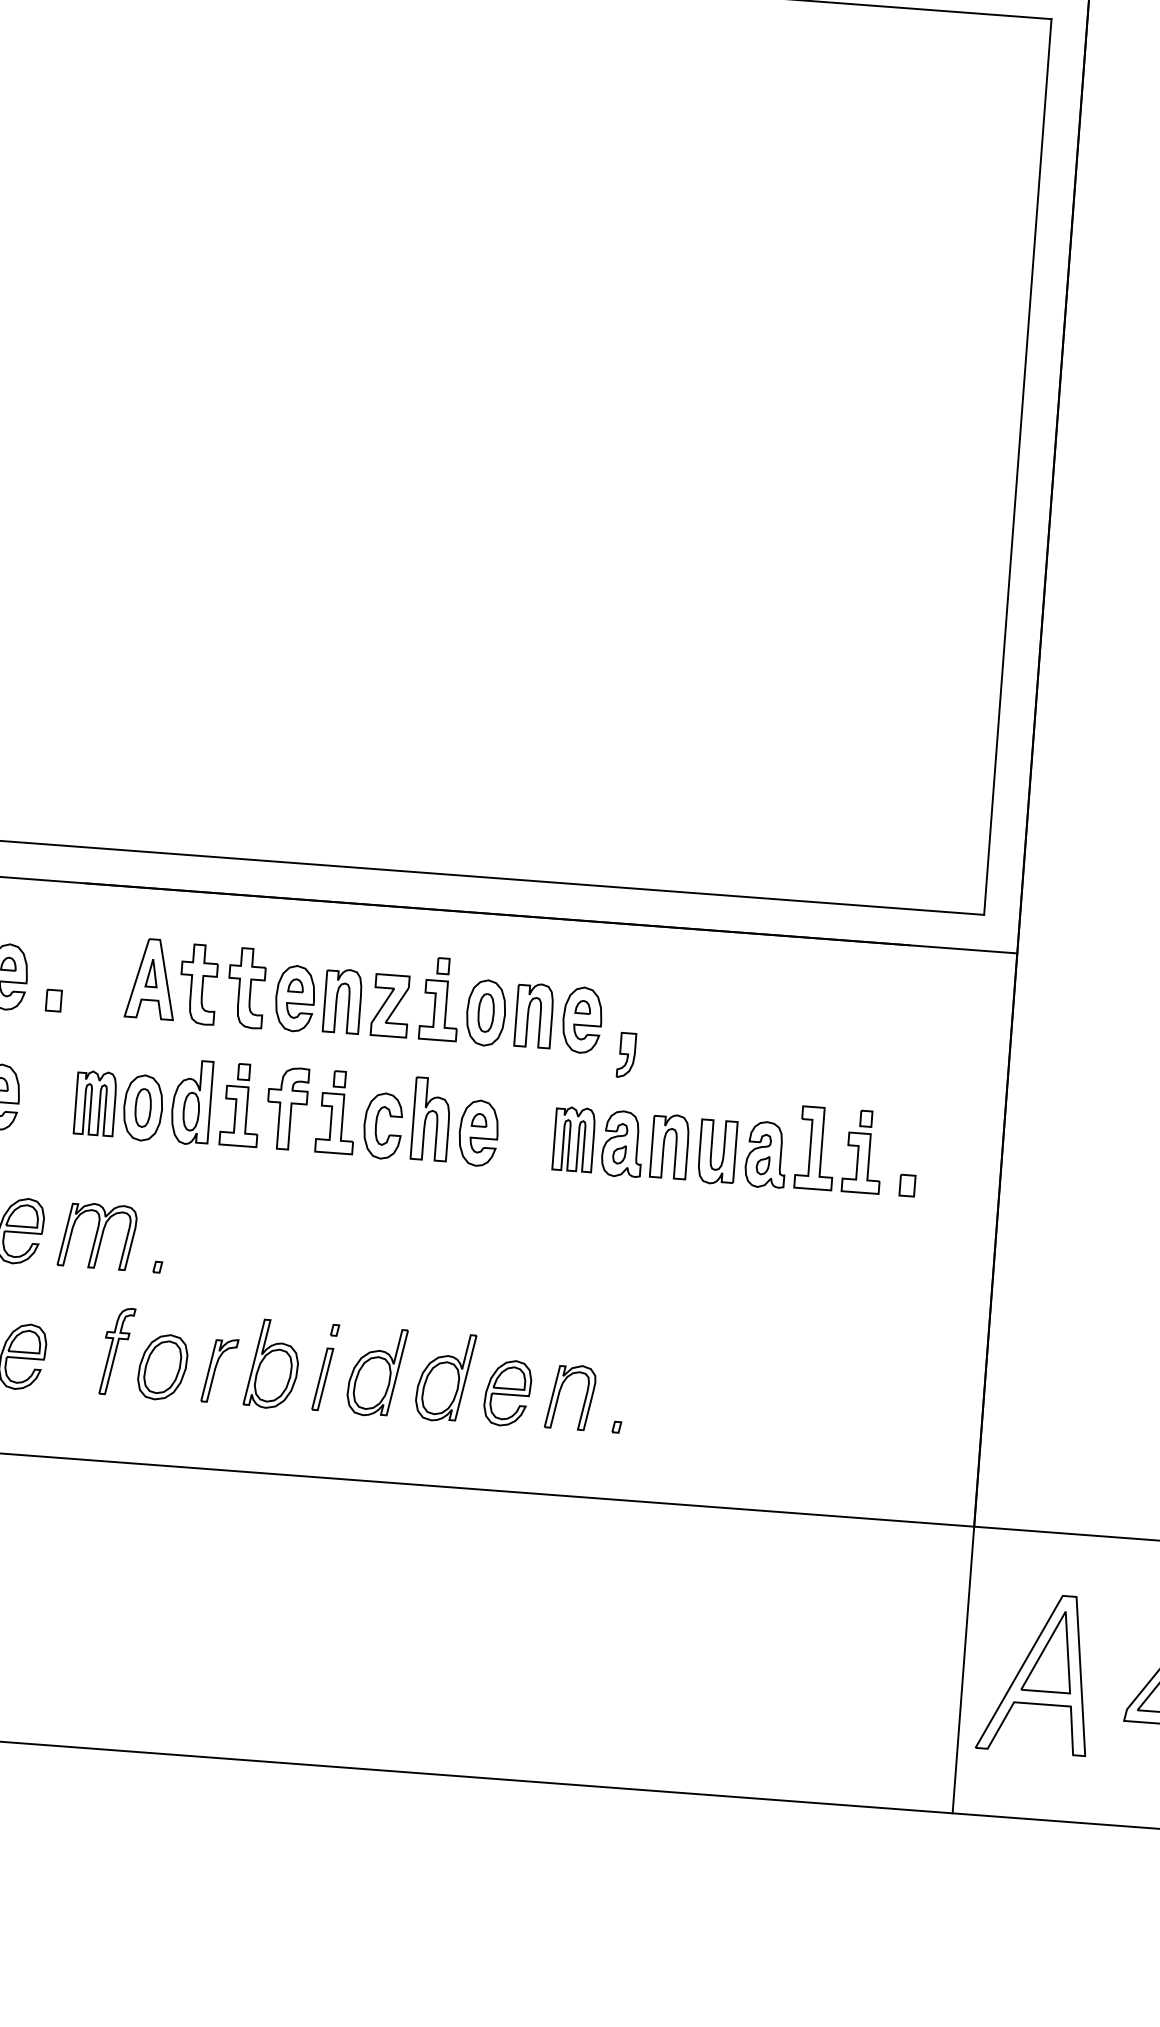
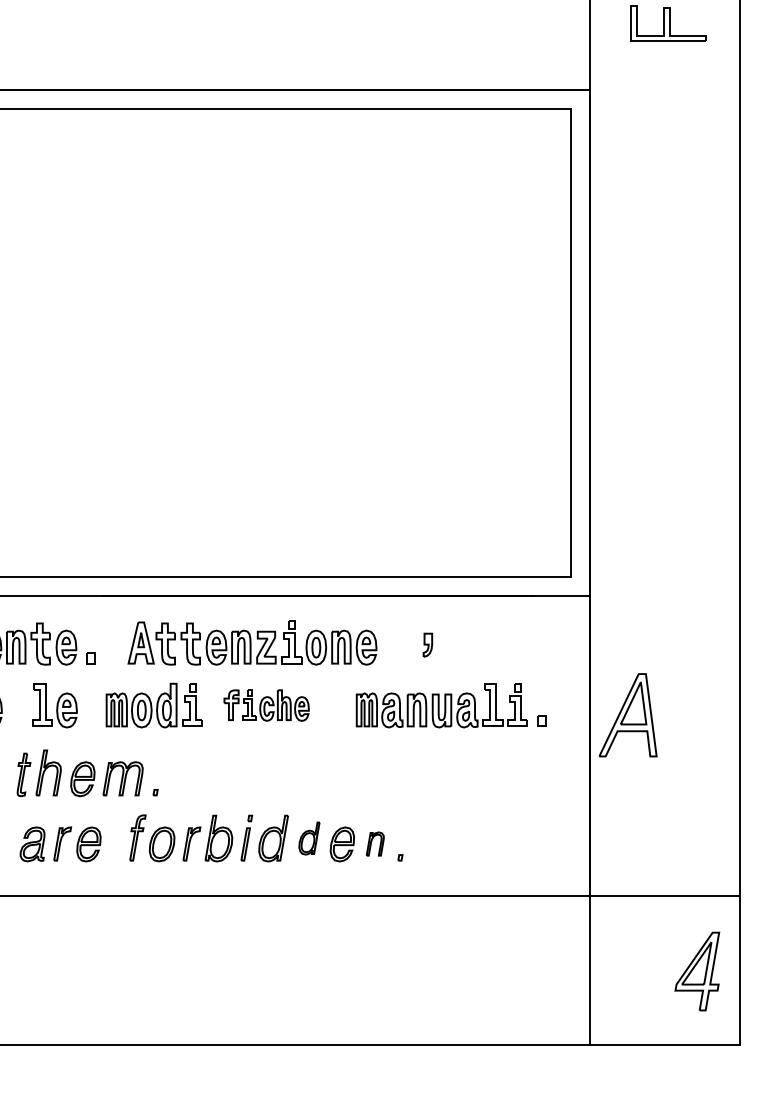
part: (625, 1053) -> (427, 644), moved
part: (382, 1116) -> (266, 705), size x0.7
part: (445, 1377) -> (309, 838), size x0.7
part: (571, 1396) -> (375, 843), size x0.7
part: (1035, 1673) -> (627, 715), moved

